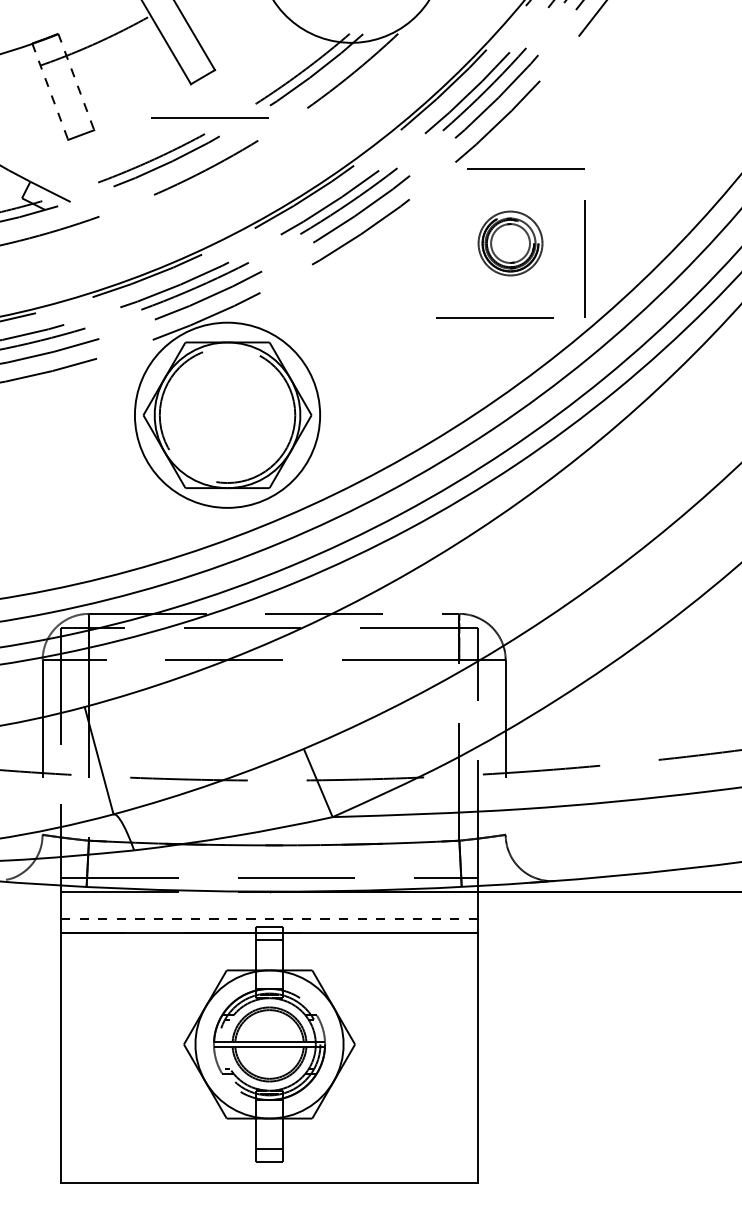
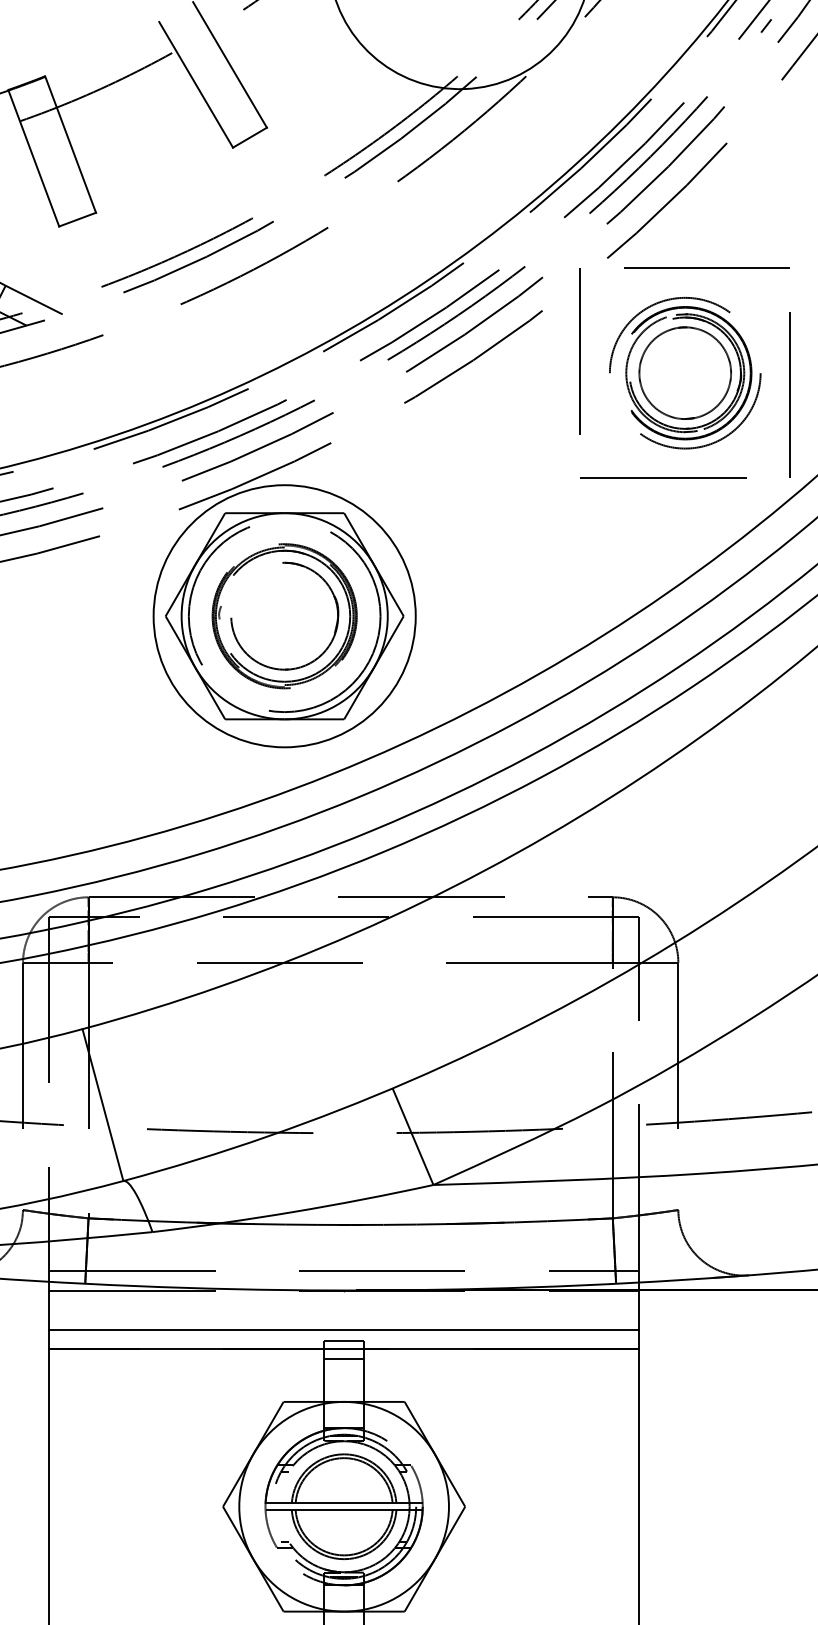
line: (76, 82) -> (70, 145), dashed -> solid
line: (50, 92) -> (34, 159), dashed -> solid
line: (209, 117) -> (259, 194), removed
line: (435, 227) -> (579, 350), added
part: (510, 243) -> (685, 373), size x1.67
part: (227, 415) -> (284, 616), added
line: (270, 919) -> (345, 1329), dashed -> solid

